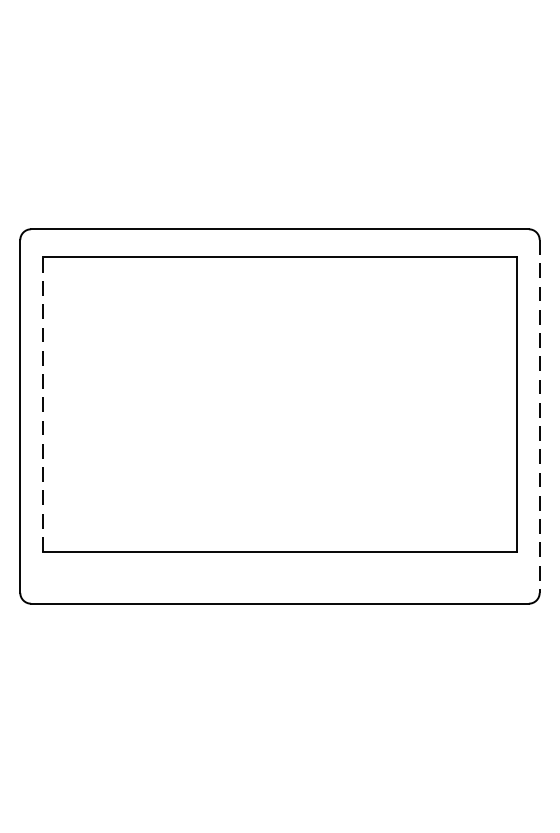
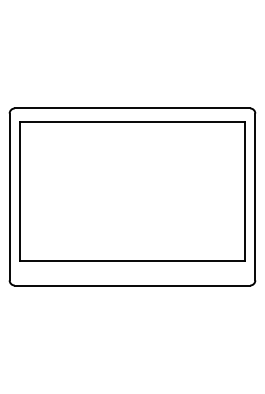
line: (43, 404) -> (20, 191), dashed -> solid
line: (540, 417) -> (255, 197), dashed -> solid

